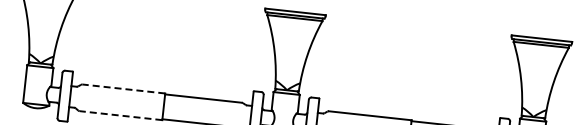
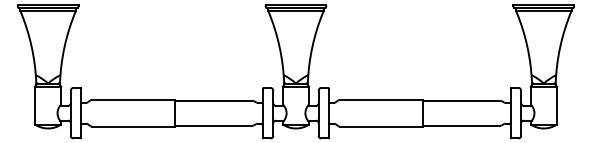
line: (123, 88) -> (133, 99), dashed -> solid
line: (120, 115) -> (133, 126), dashed -> solid

